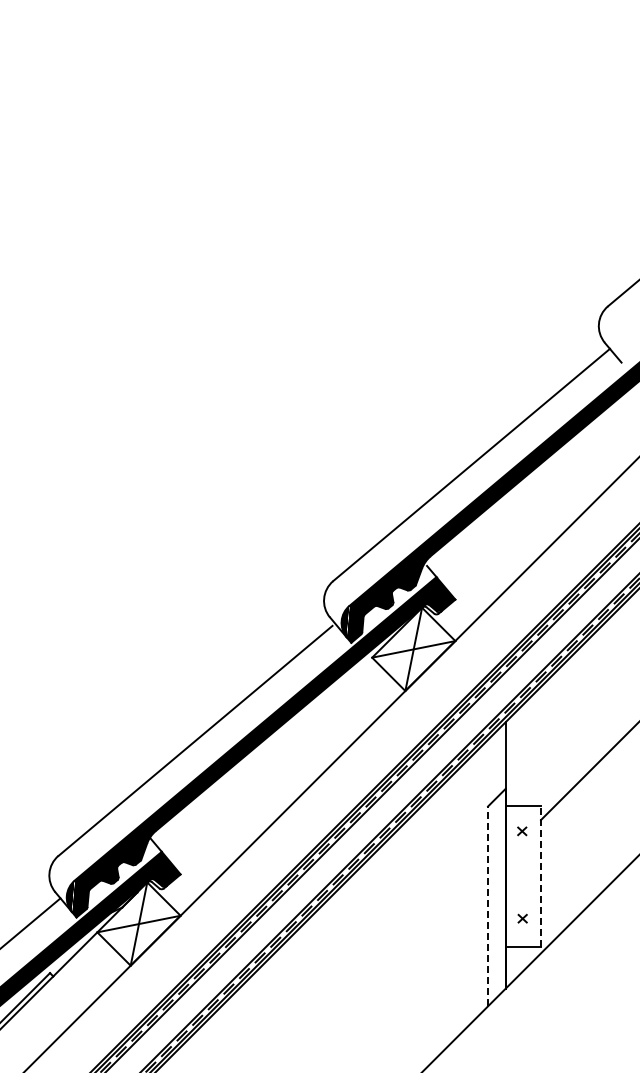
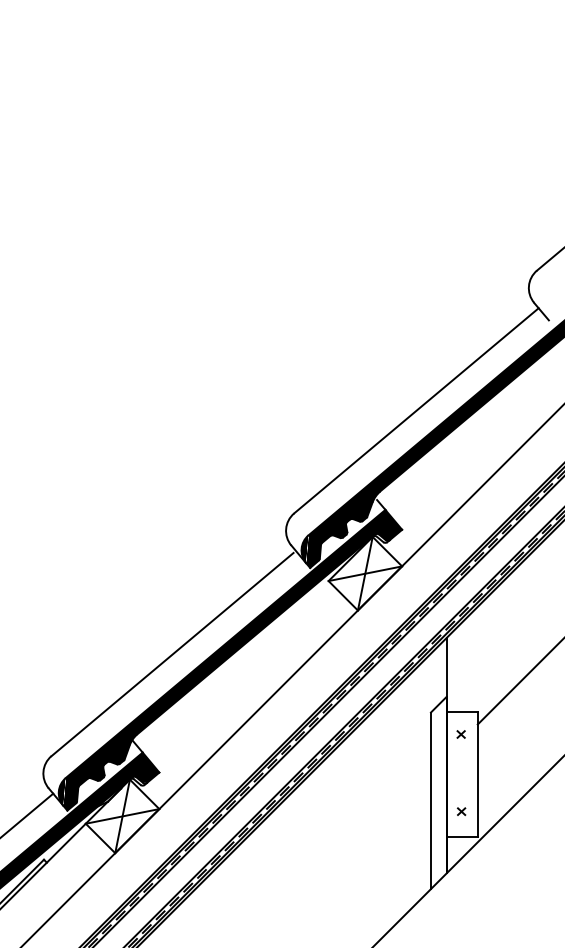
line: (541, 876) -> (478, 774), dashed -> solid
line: (488, 906) -> (431, 800), dashed -> solid

